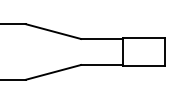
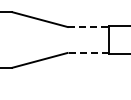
line: (101, 39) -> (87, 27), solid -> dashed
line: (101, 64) -> (87, 52), solid -> dashed

